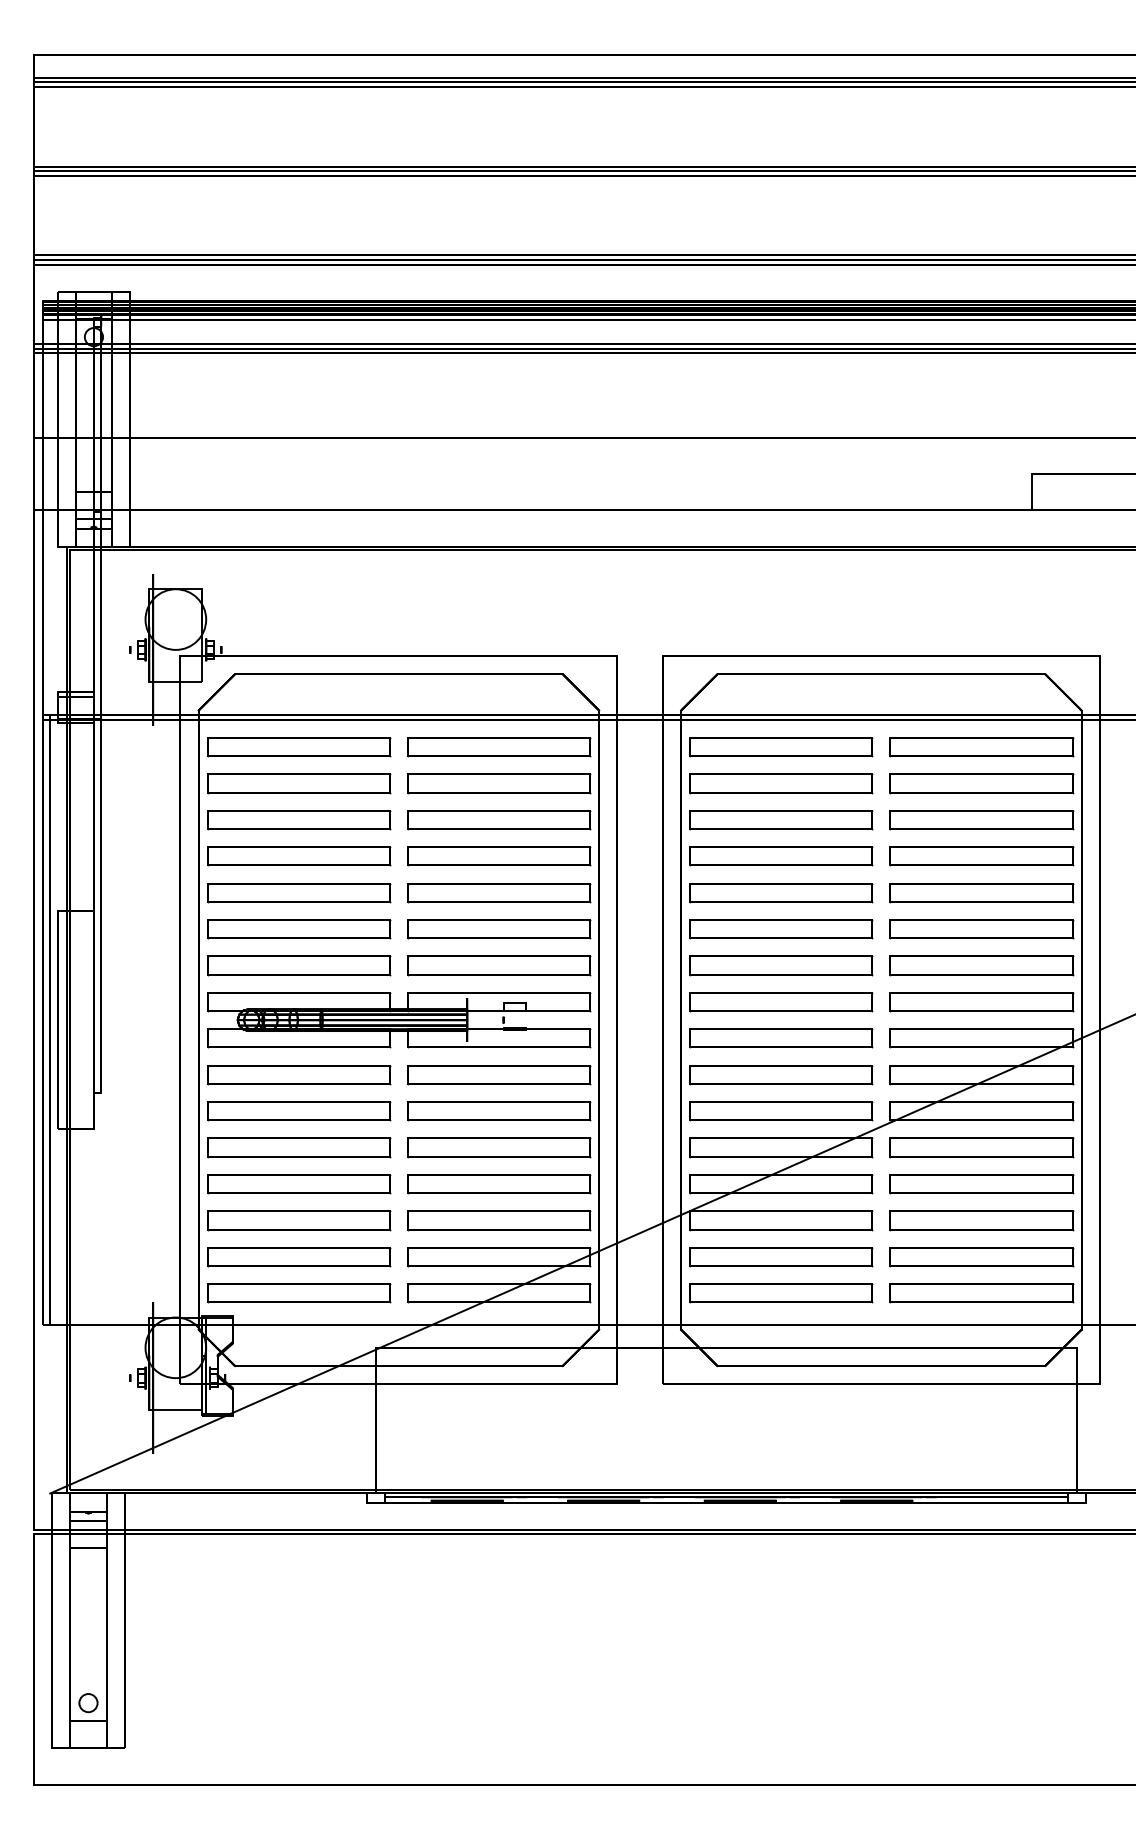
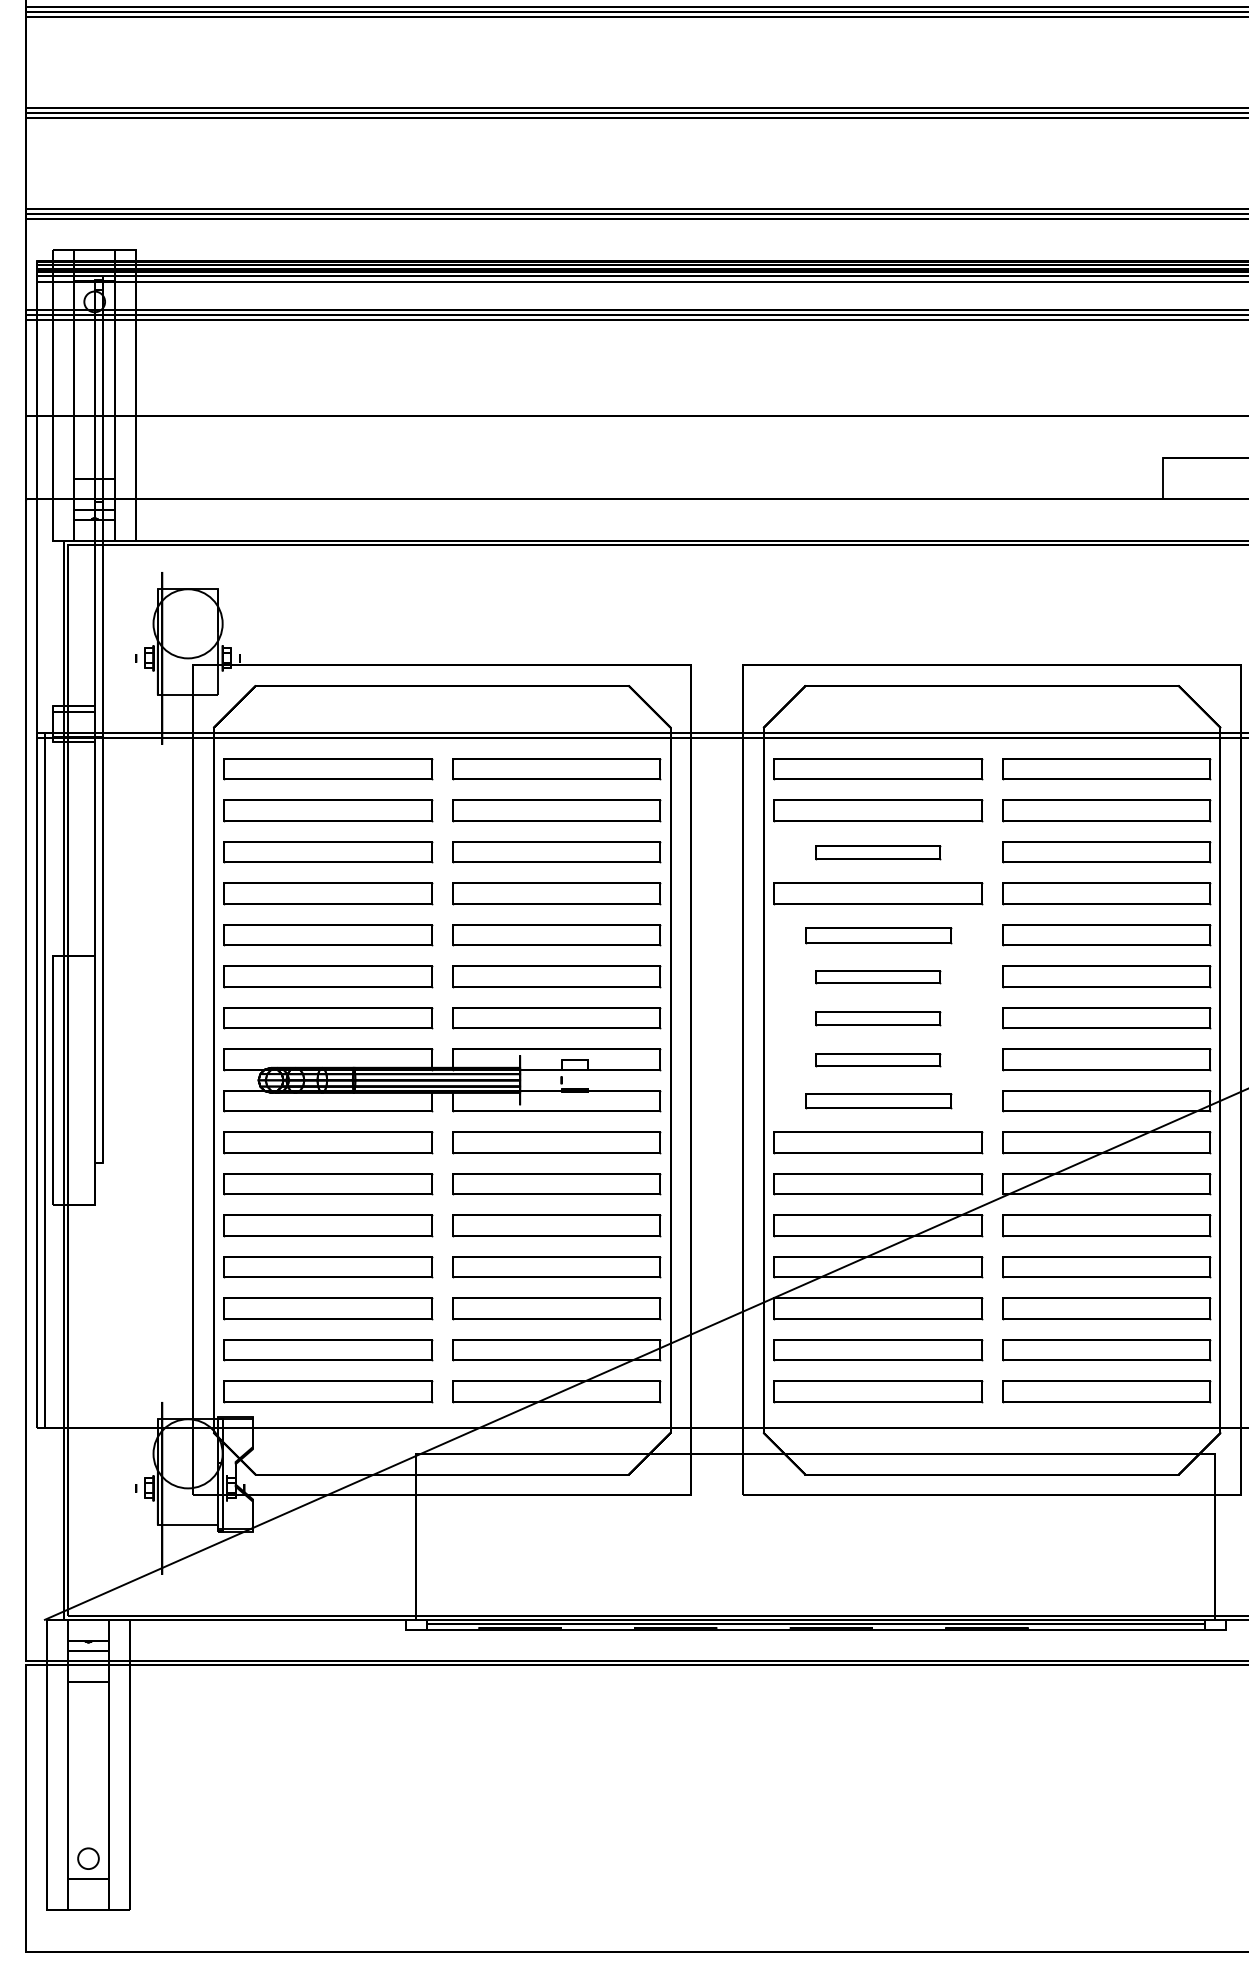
part: (781, 820) -> (878, 852), size x0.6
part: (781, 893) -> (878, 936), size x0.7
part: (781, 929) -> (878, 977), size x0.6
part: (781, 965) -> (878, 1018), size x0.6
part: (781, 1002) -> (878, 1060), size x0.6
part: (781, 1038) -> (878, 1101), size x0.7

